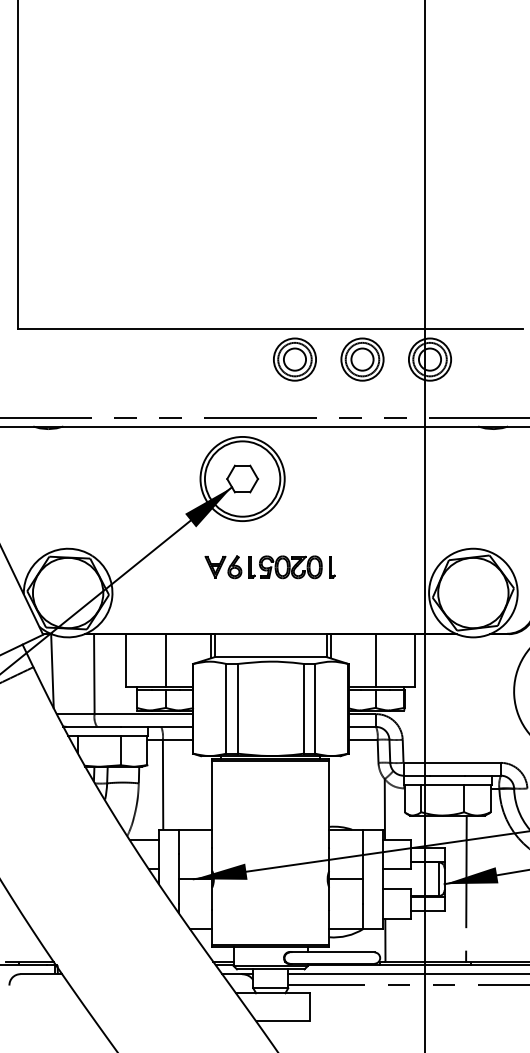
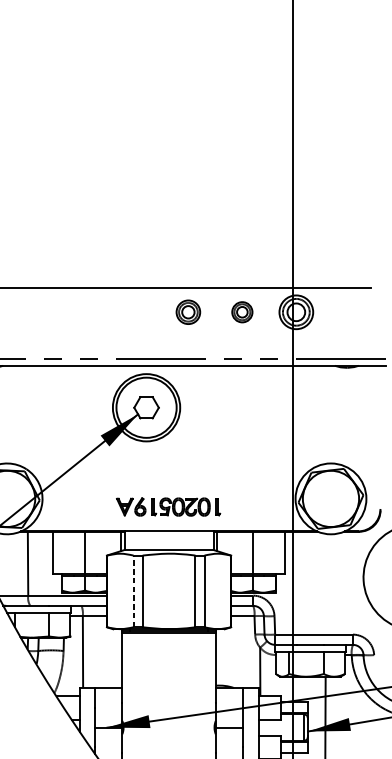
part: (294, 359) -> (188, 312), size x0.7
part: (362, 359) -> (242, 312), size x0.6
part: (269, 567) -> (168, 507), moved
line: (226, 708) -> (133, 591), solid -> dashed

